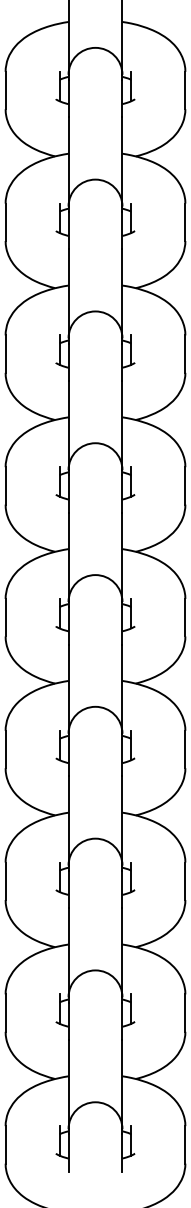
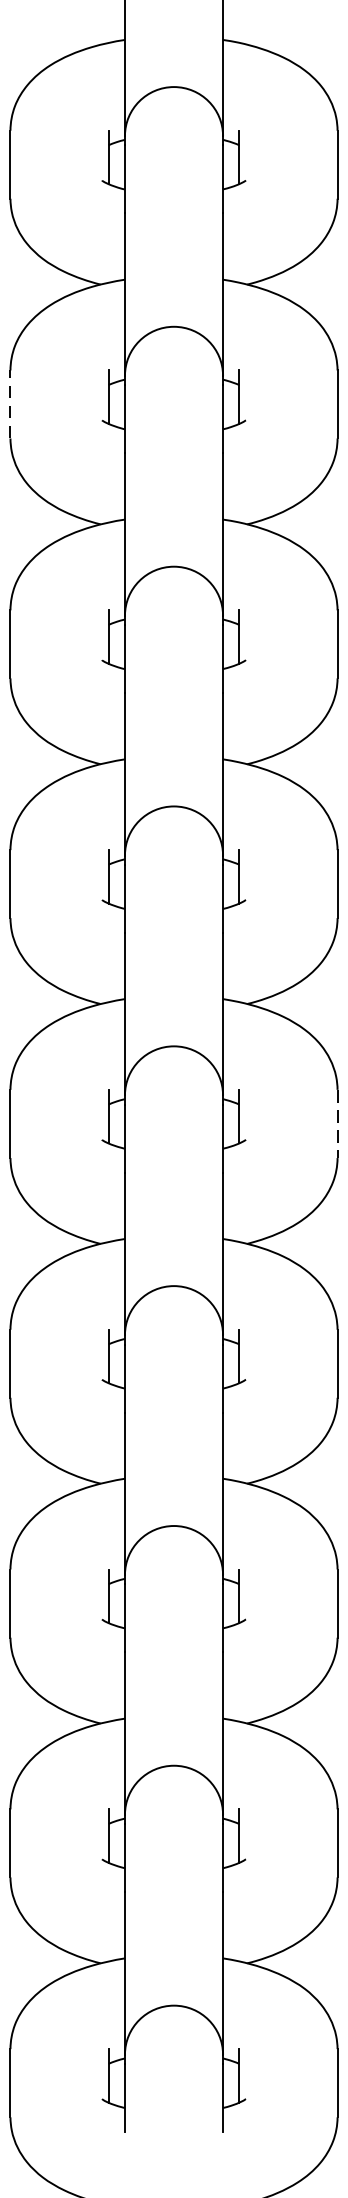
line: (5, 222) -> (10, 404), solid -> dashed
line: (185, 617) -> (337, 1123), solid -> dashed

